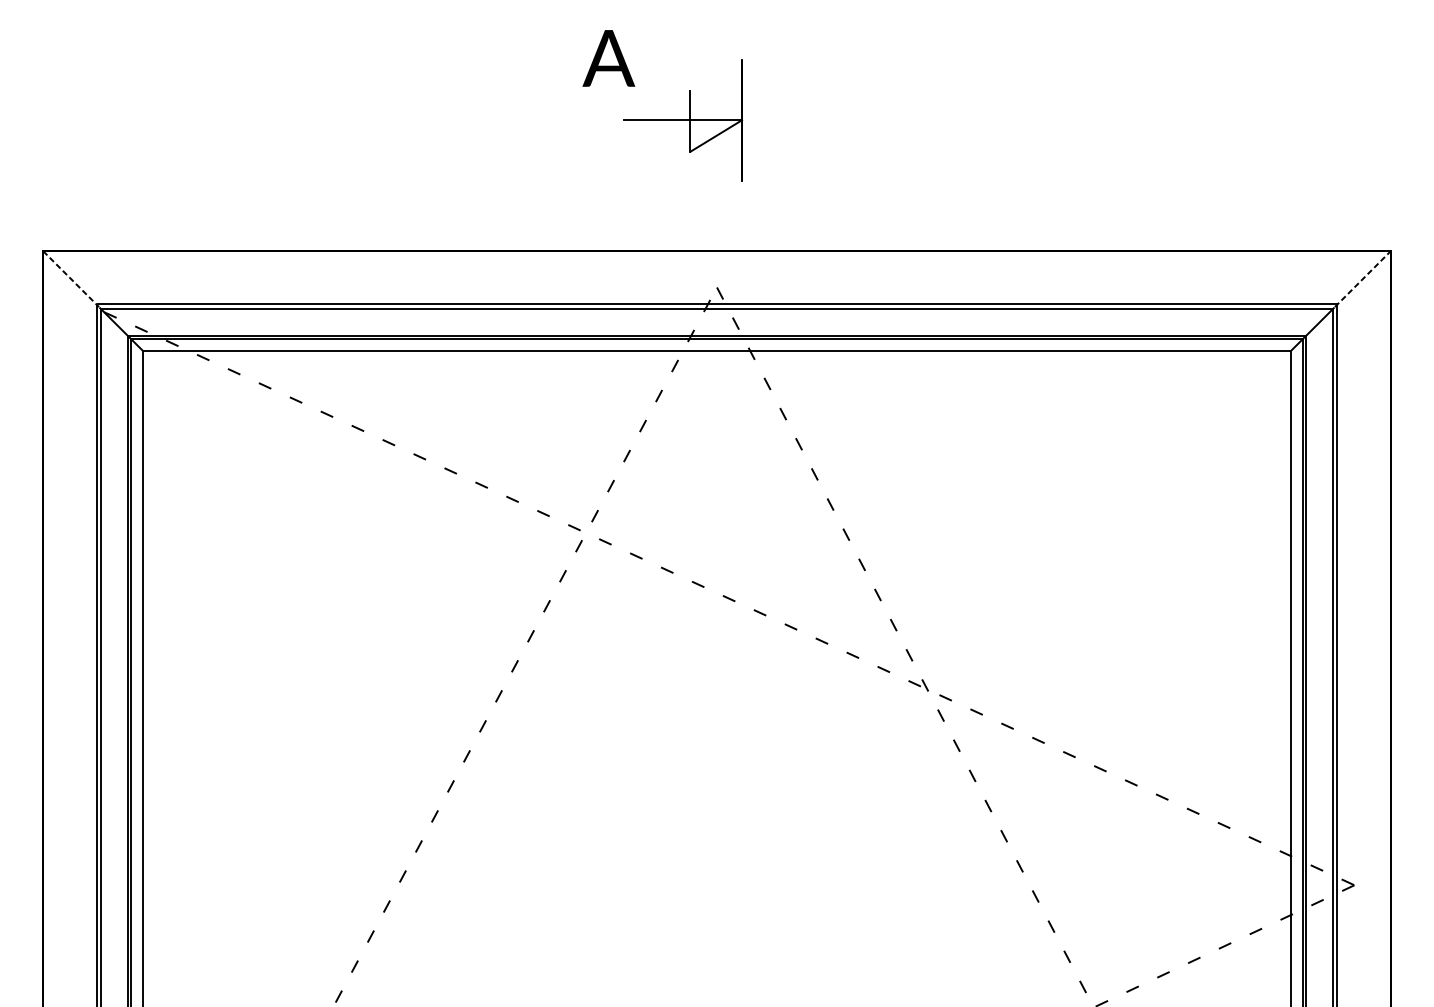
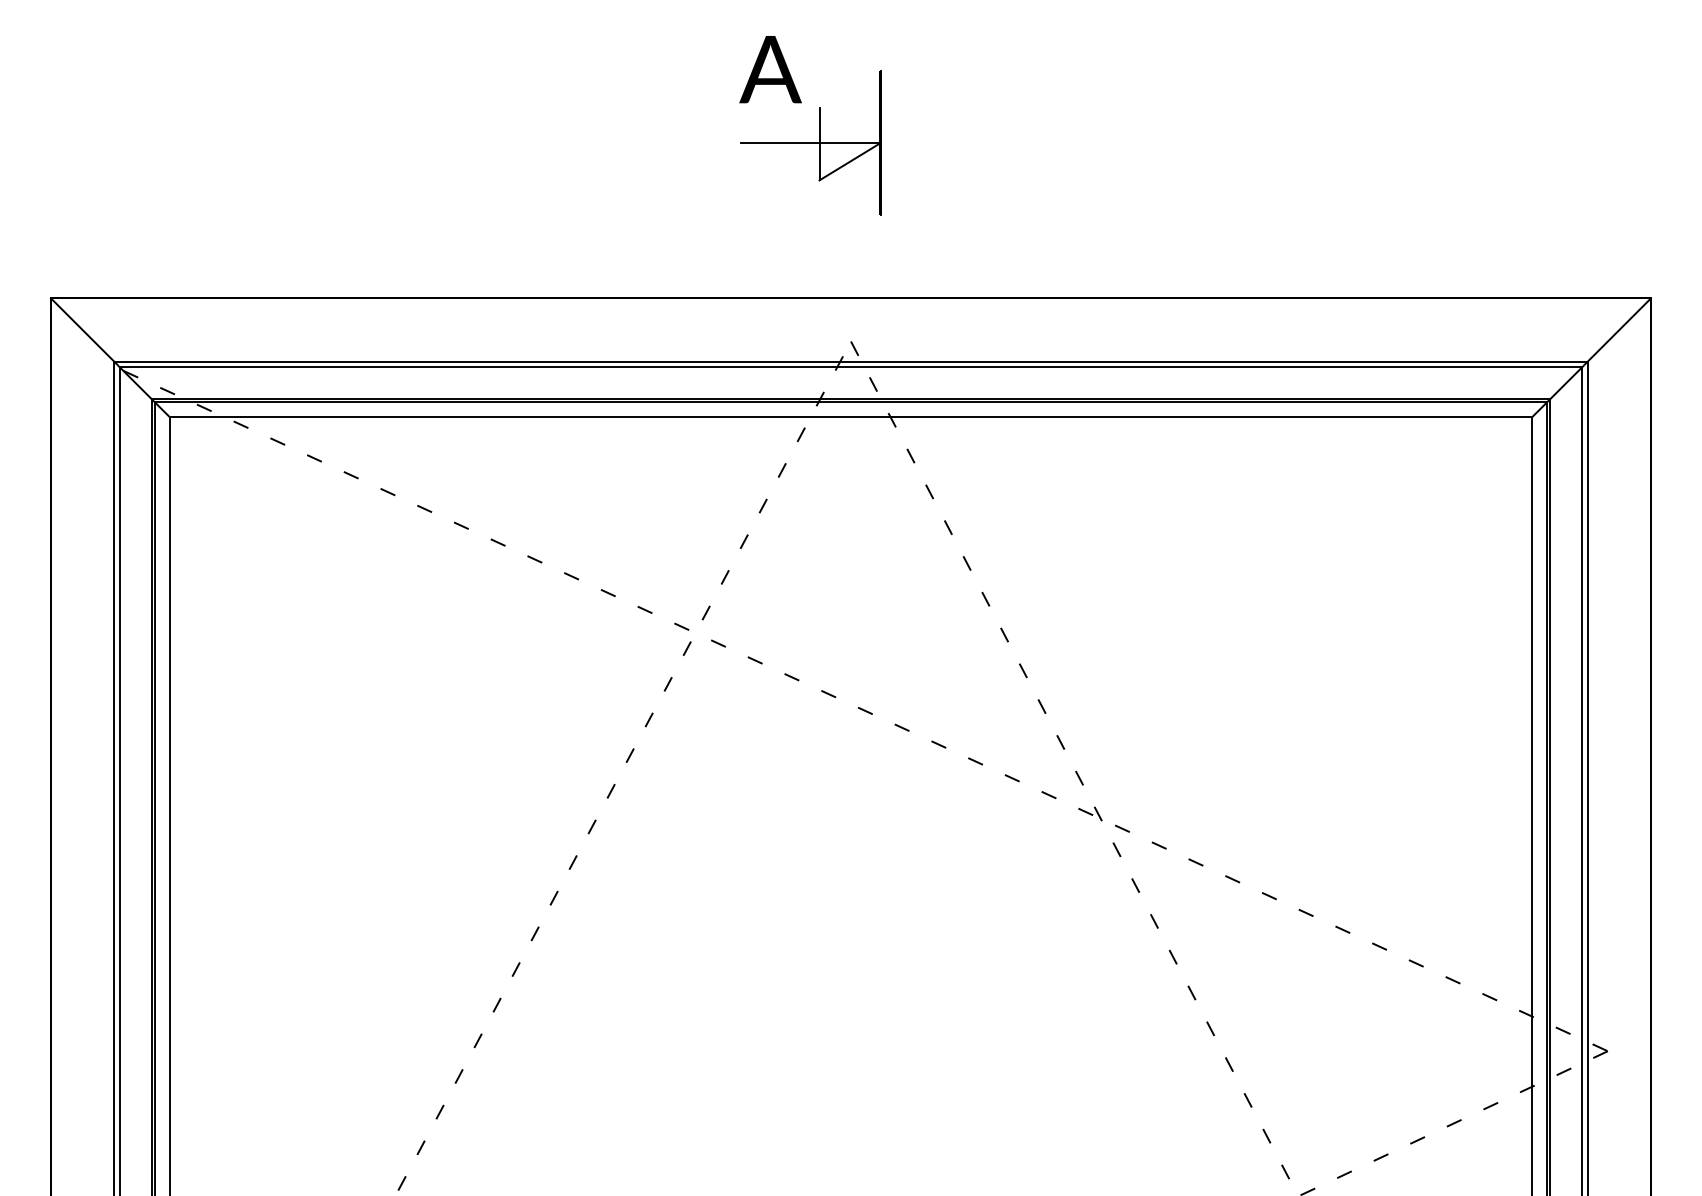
text: (608, 58) -> (770, 69), moved
line: (71, 279) -> (84, 331), dashed -> solid
line: (1362, 279) -> (1617, 331), dashed -> solid

